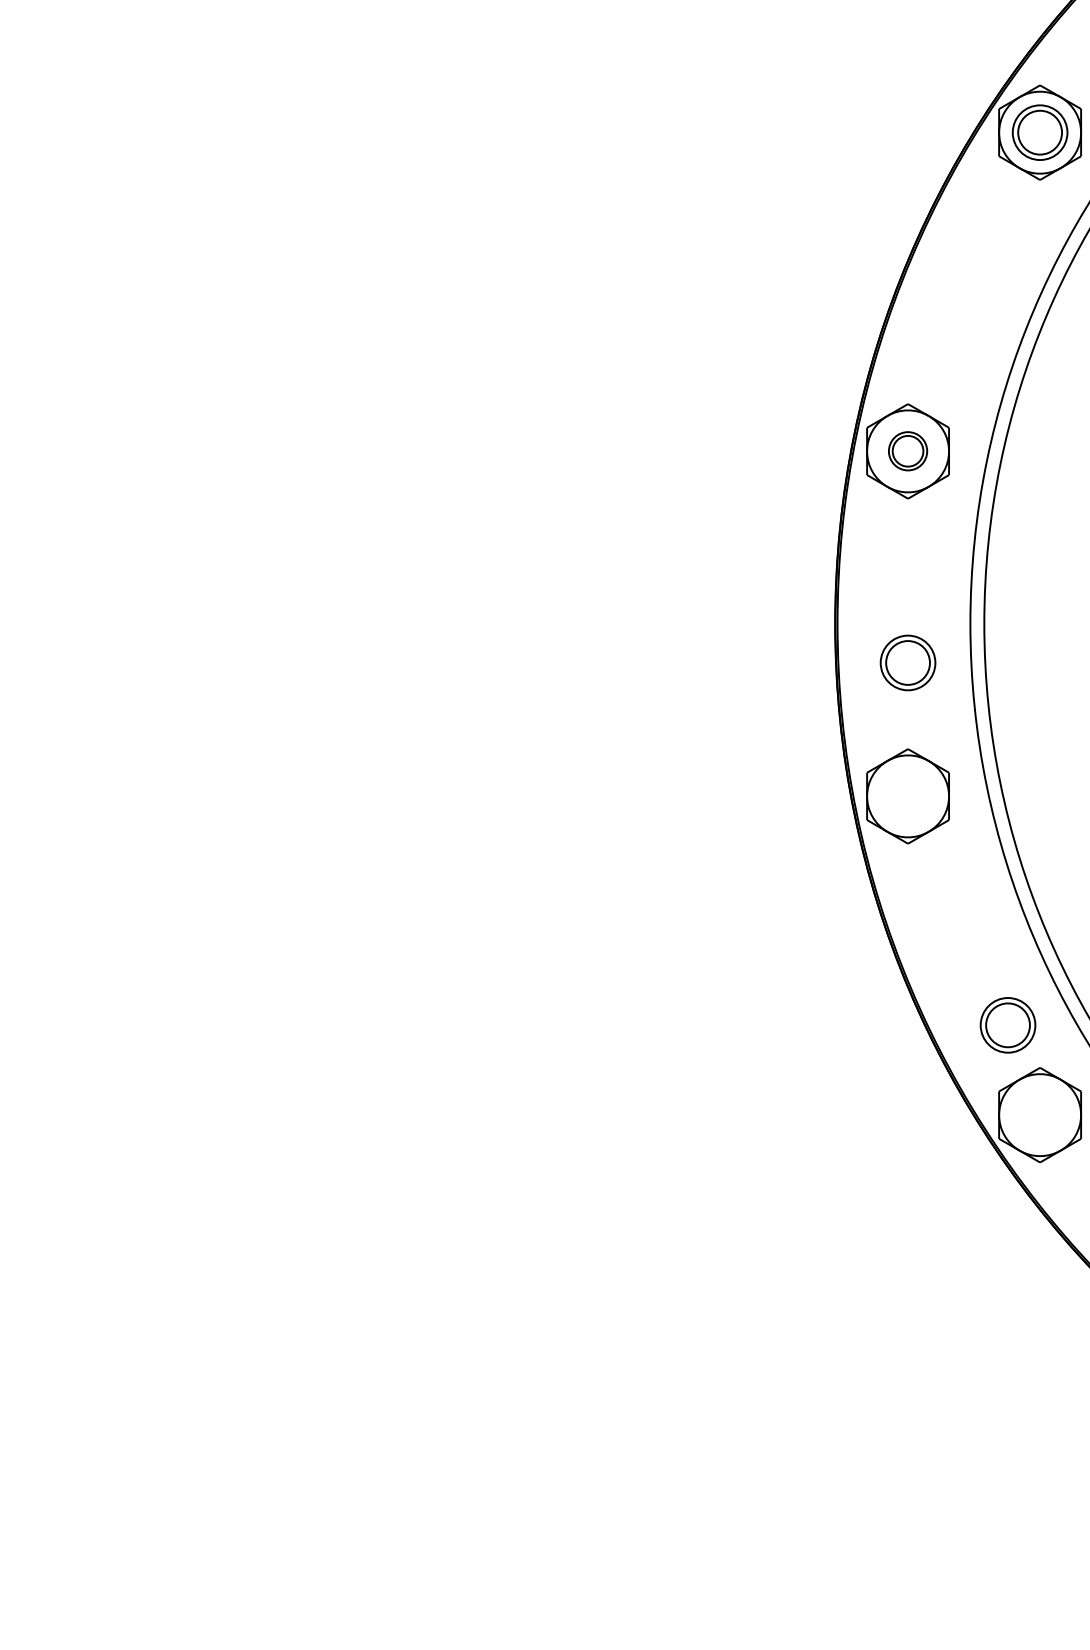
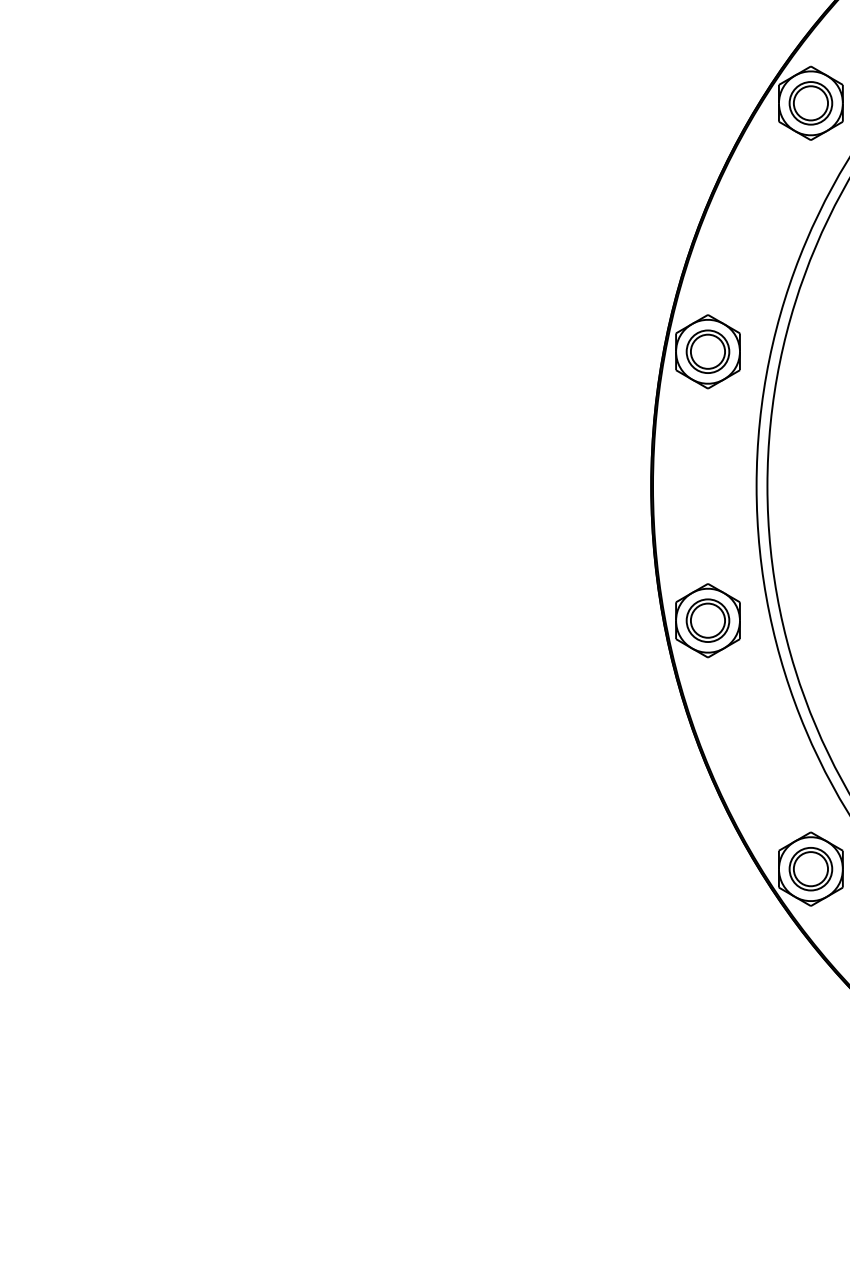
part: (907, 451) -> (707, 351), size x1.43
part: (907, 662) -> (707, 620), moved
part: (1007, 1025) -> (810, 869), moved

